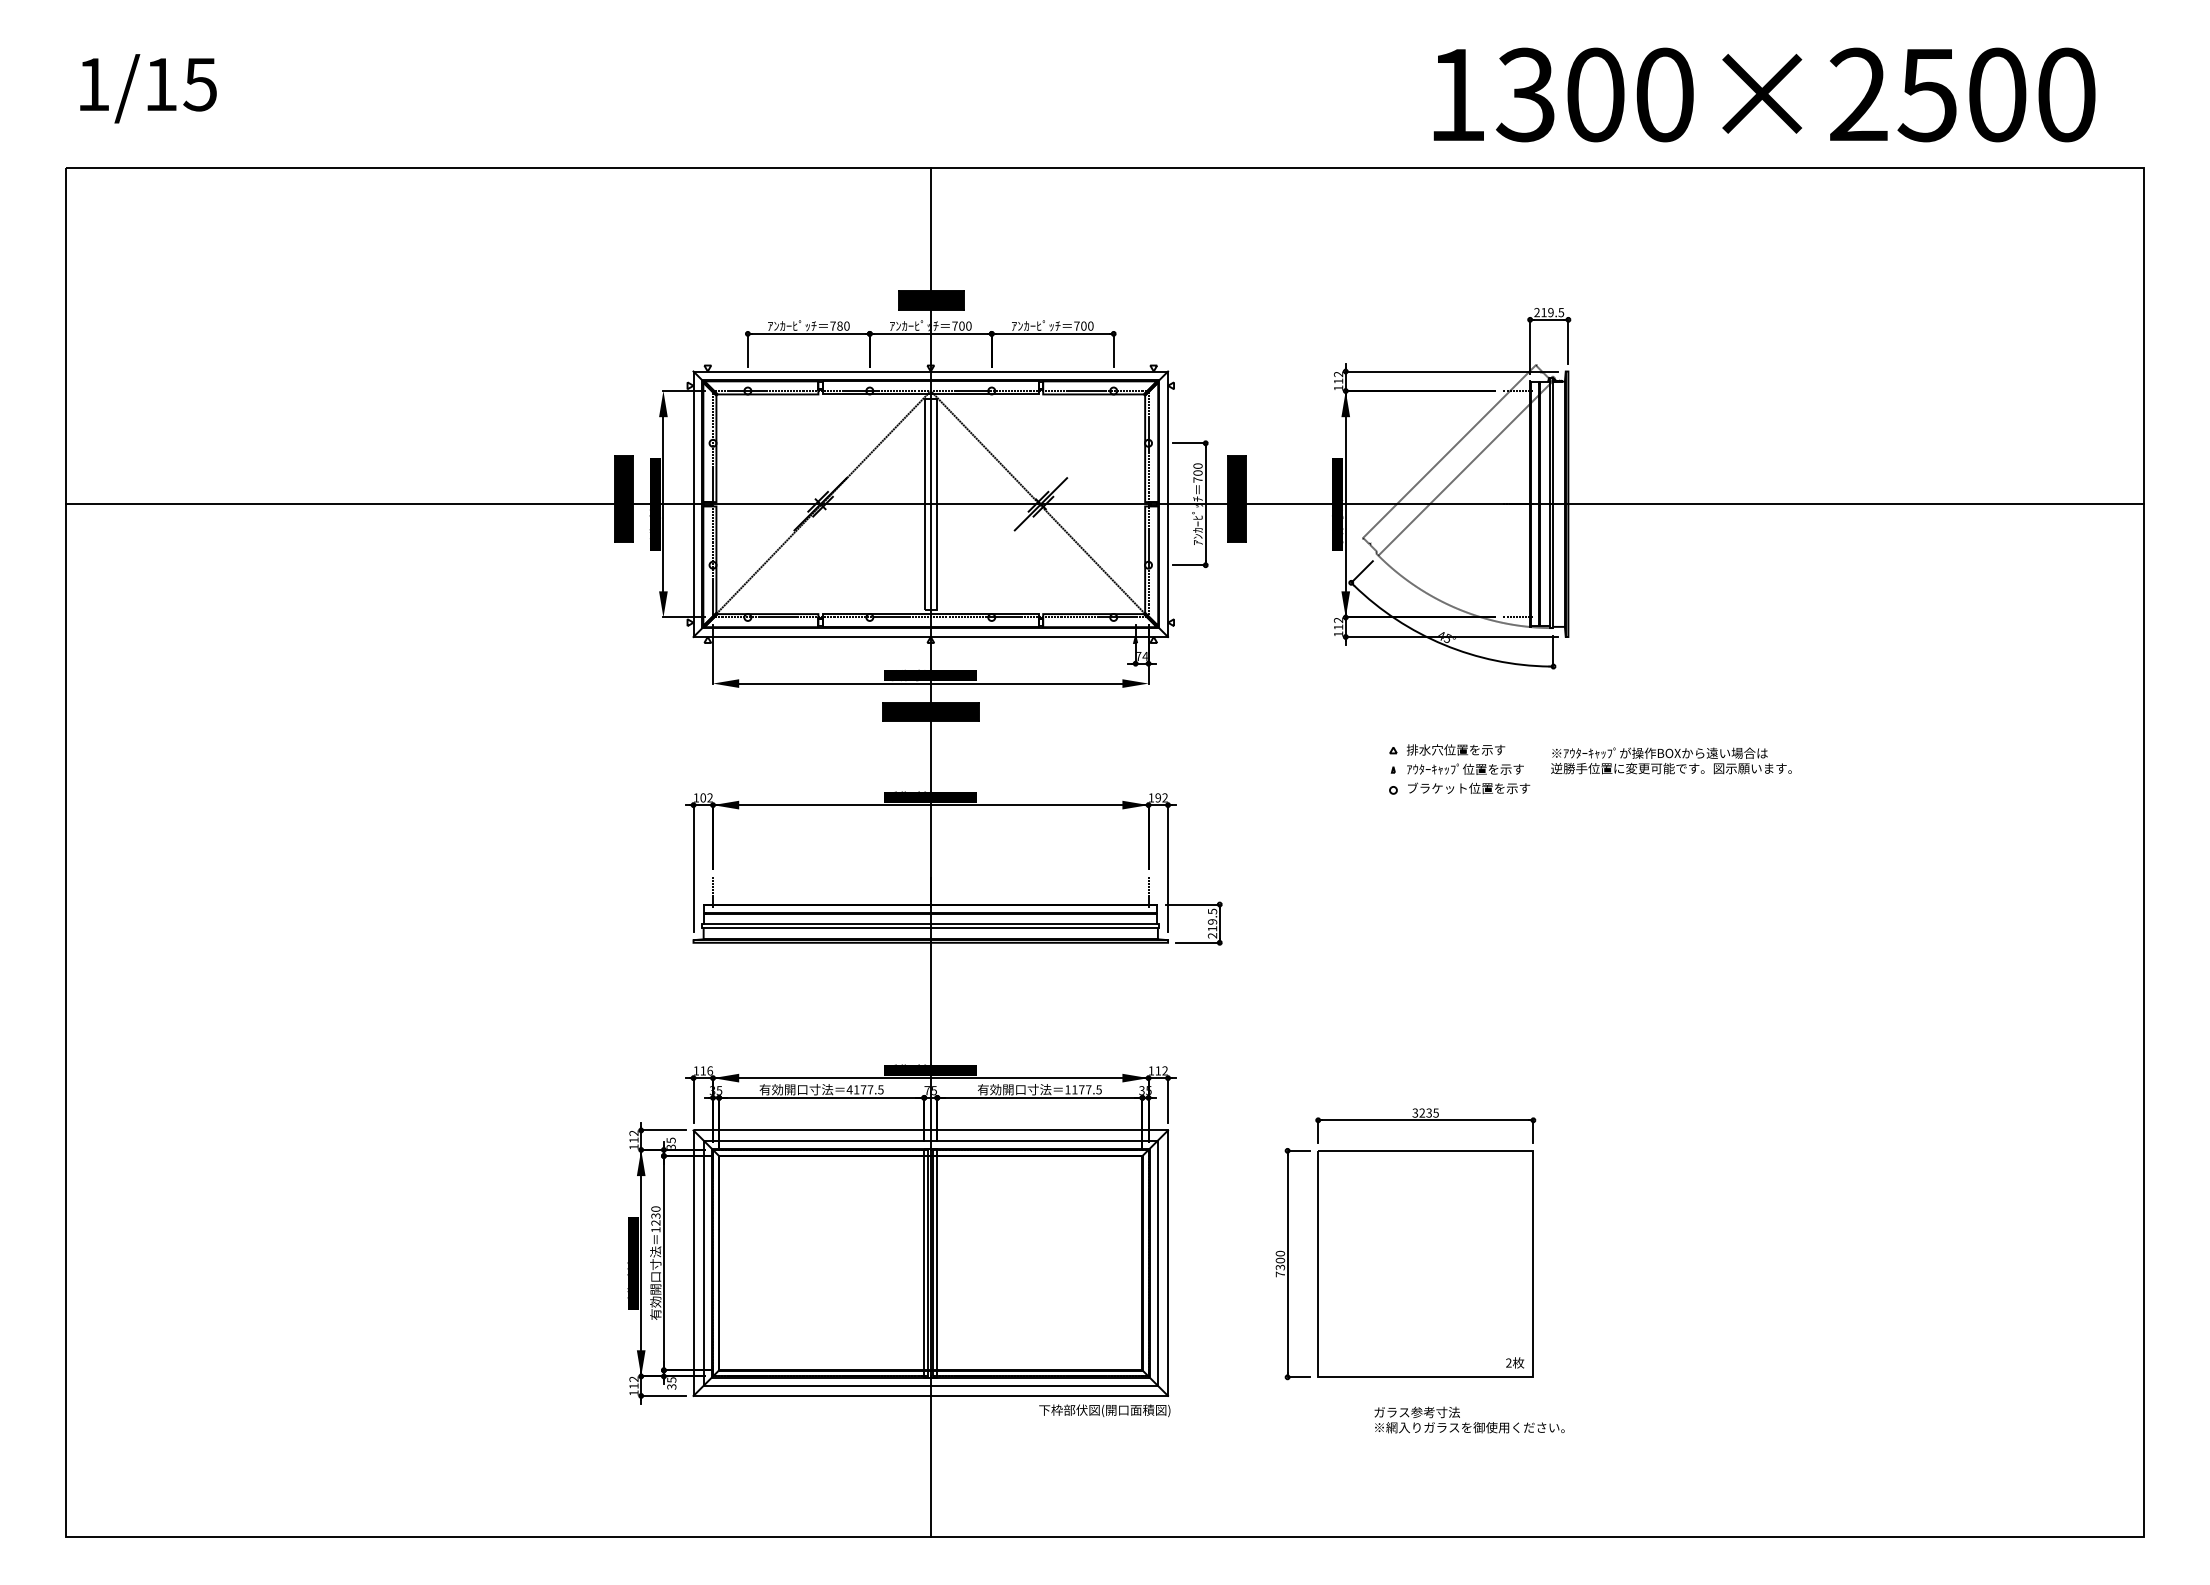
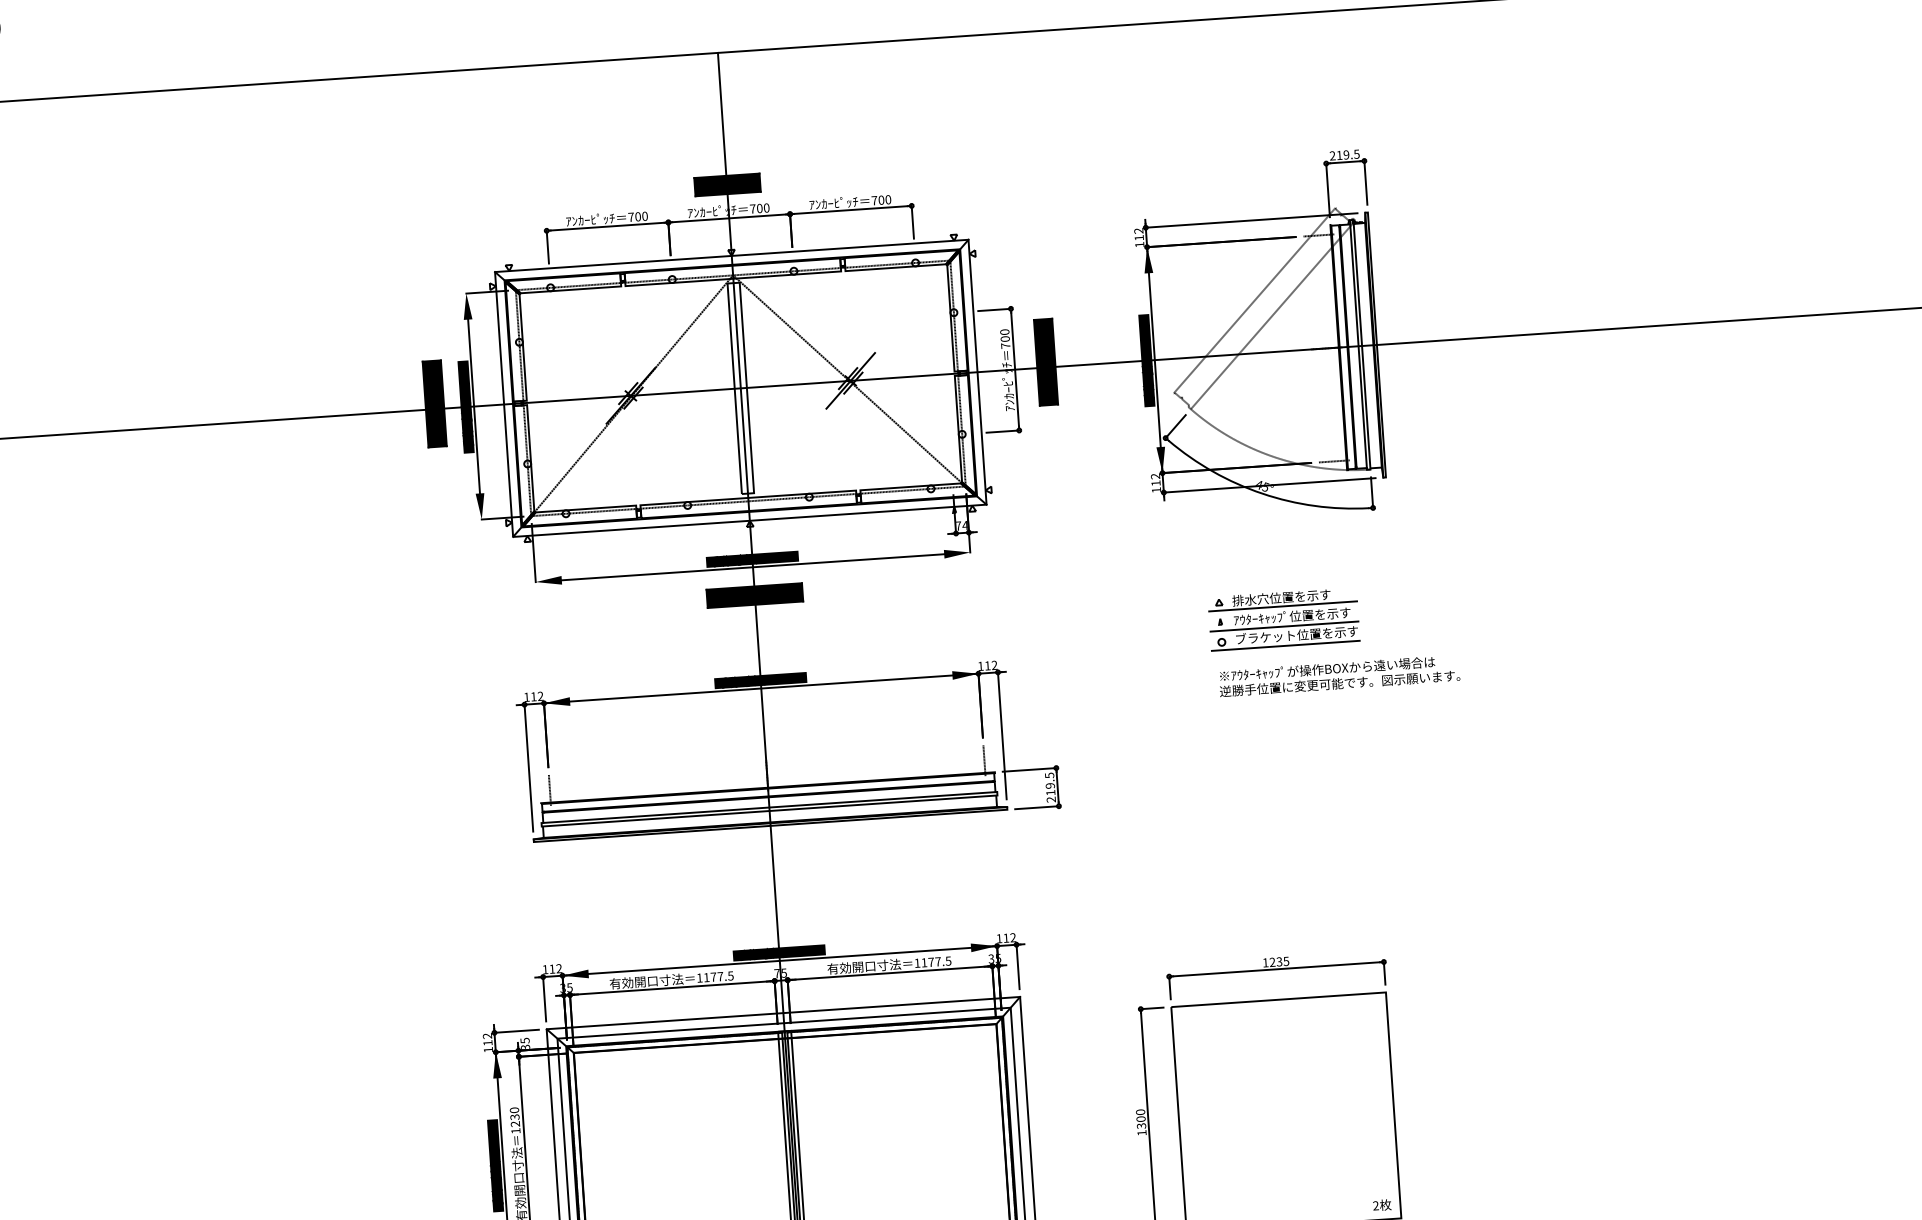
text: (839, 326) -> (637, 217), 780 -> 700
line: (1456, 758) -> (1282, 606), added
text: (1671, 760) -> (1339, 675), moved
line: (1456, 778) -> (1283, 626), added
text: (703, 797) -> (533, 696), 102 -> 112
text: (1158, 797) -> (987, 665), 192 -> 112
line: (1456, 798) -> (1285, 646), added
text: (710, 1070) -> (559, 968), 116 -> 112
text: (849, 1089) -> (699, 977), 4177.5 -> 1177.5
text: (1415, 1112) -> (1265, 962), 3235 -> 1235
text: (1279, 1274) -> (1141, 1133), 7300 -> 1300

